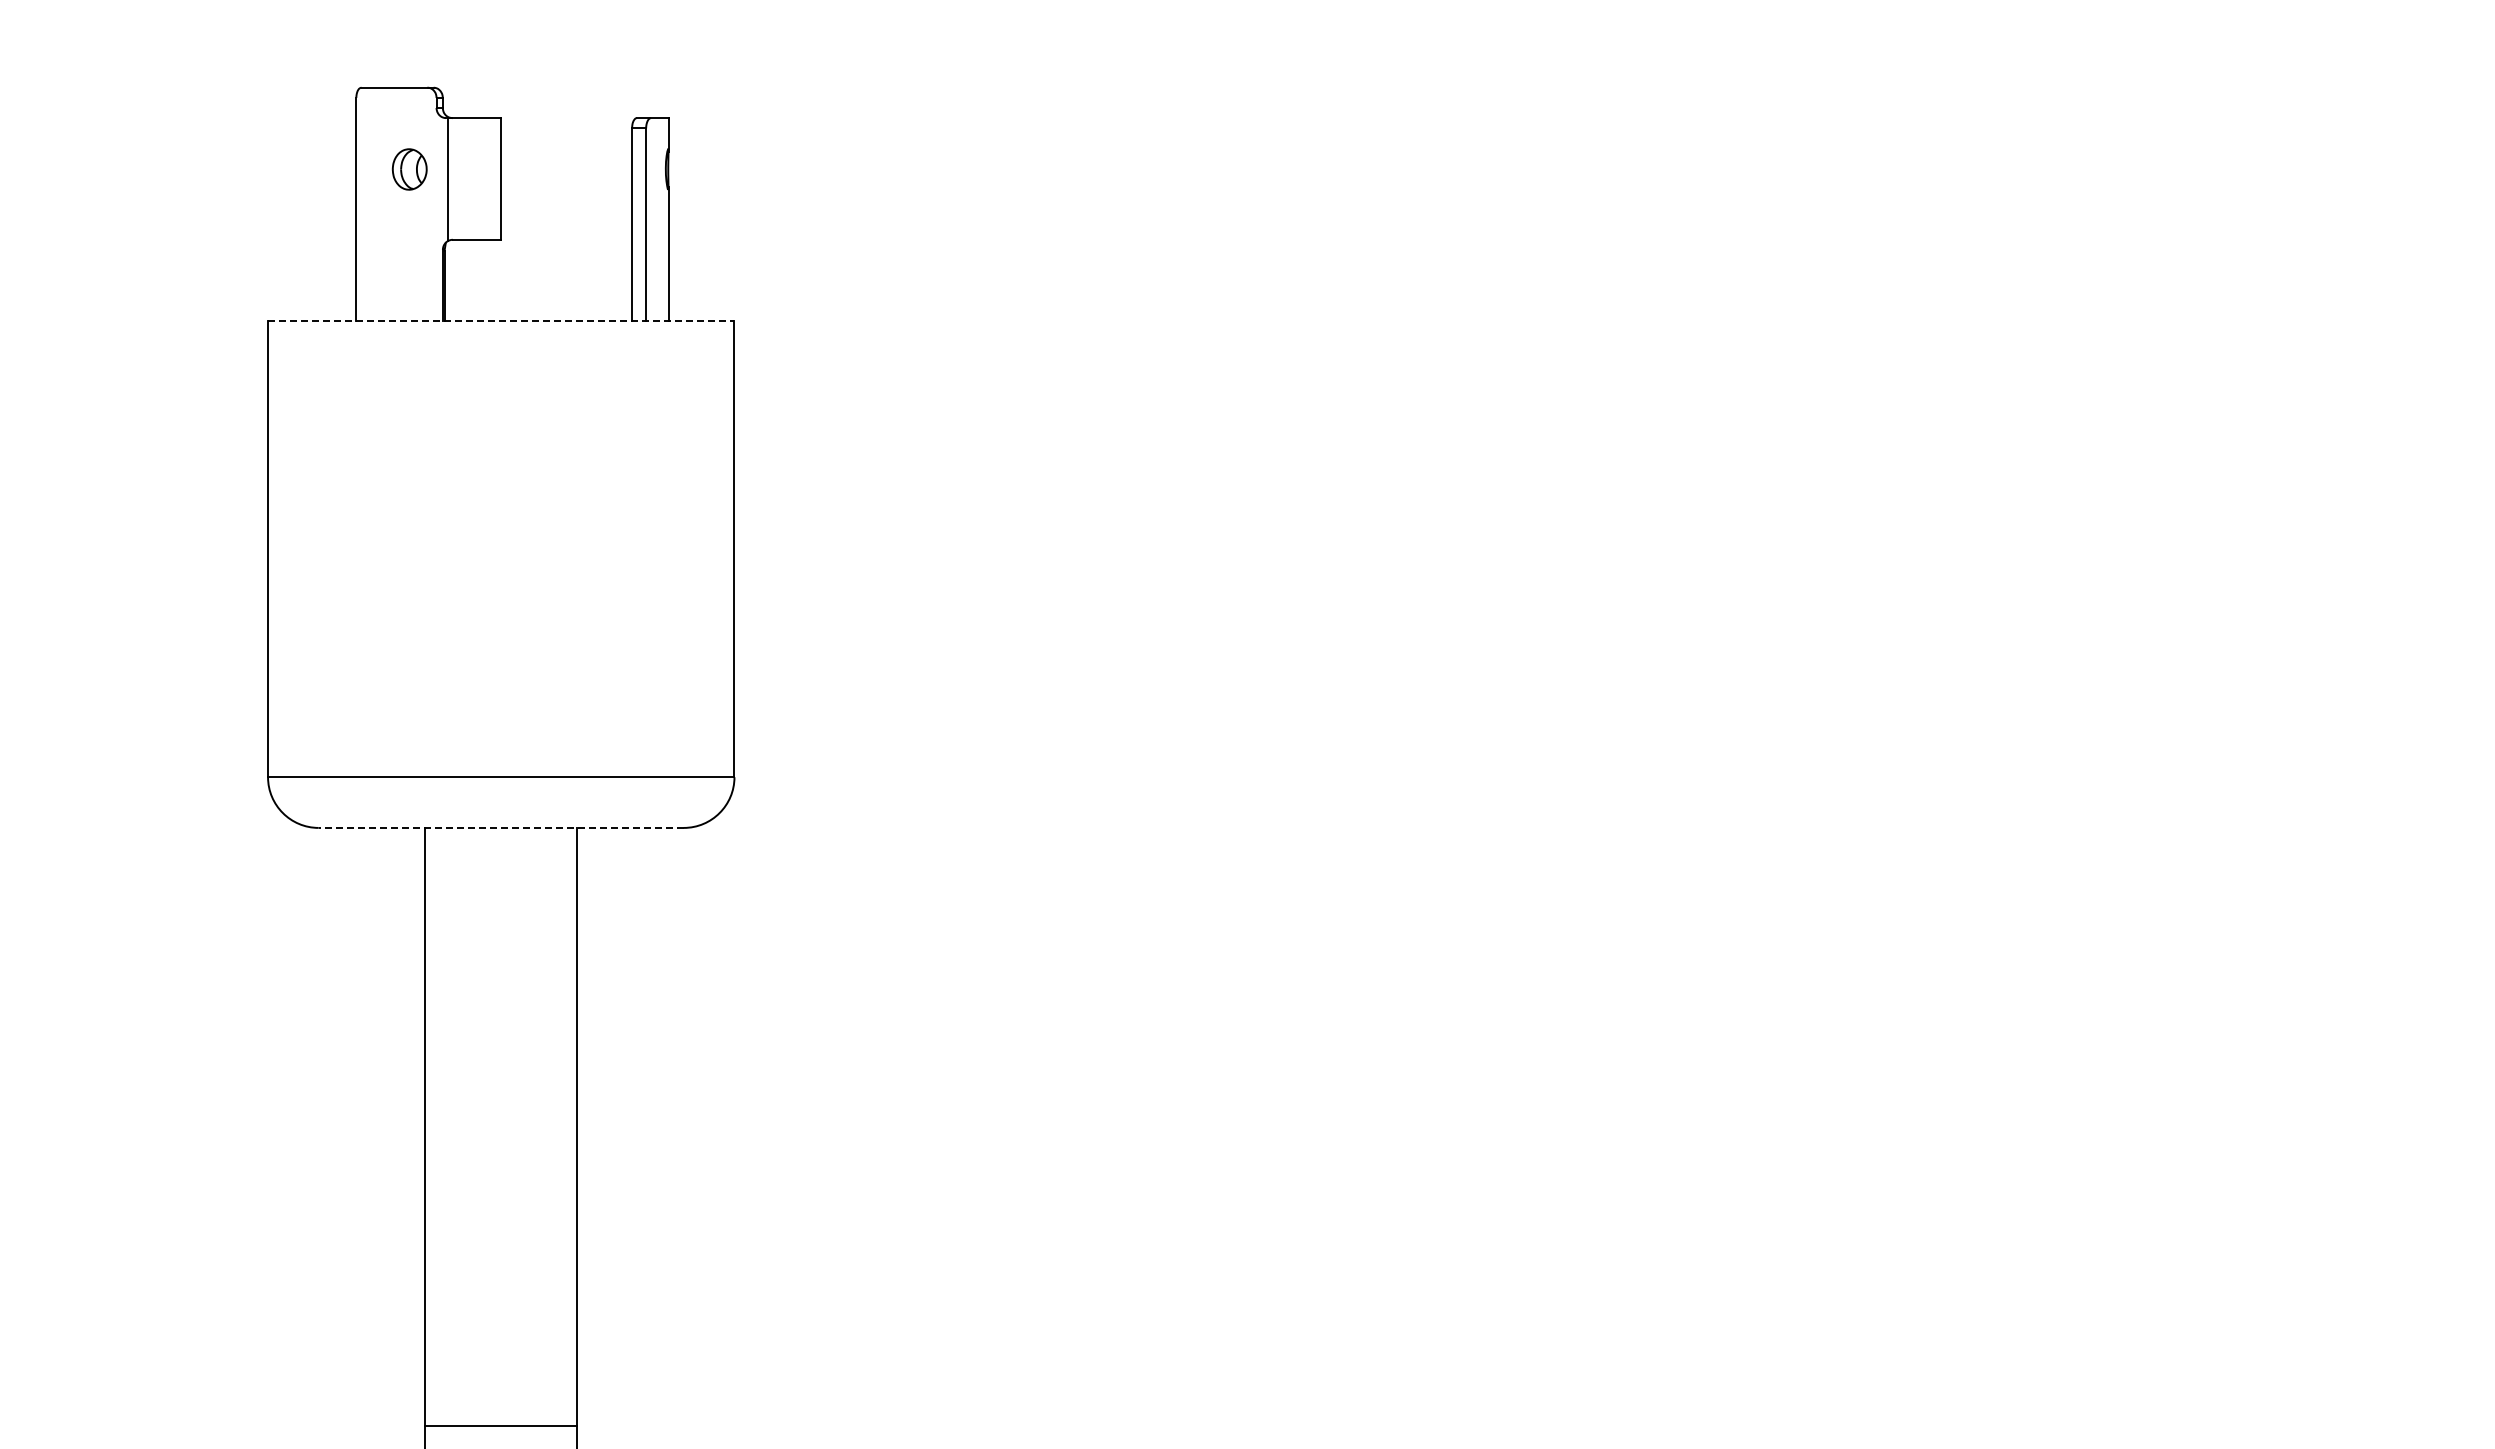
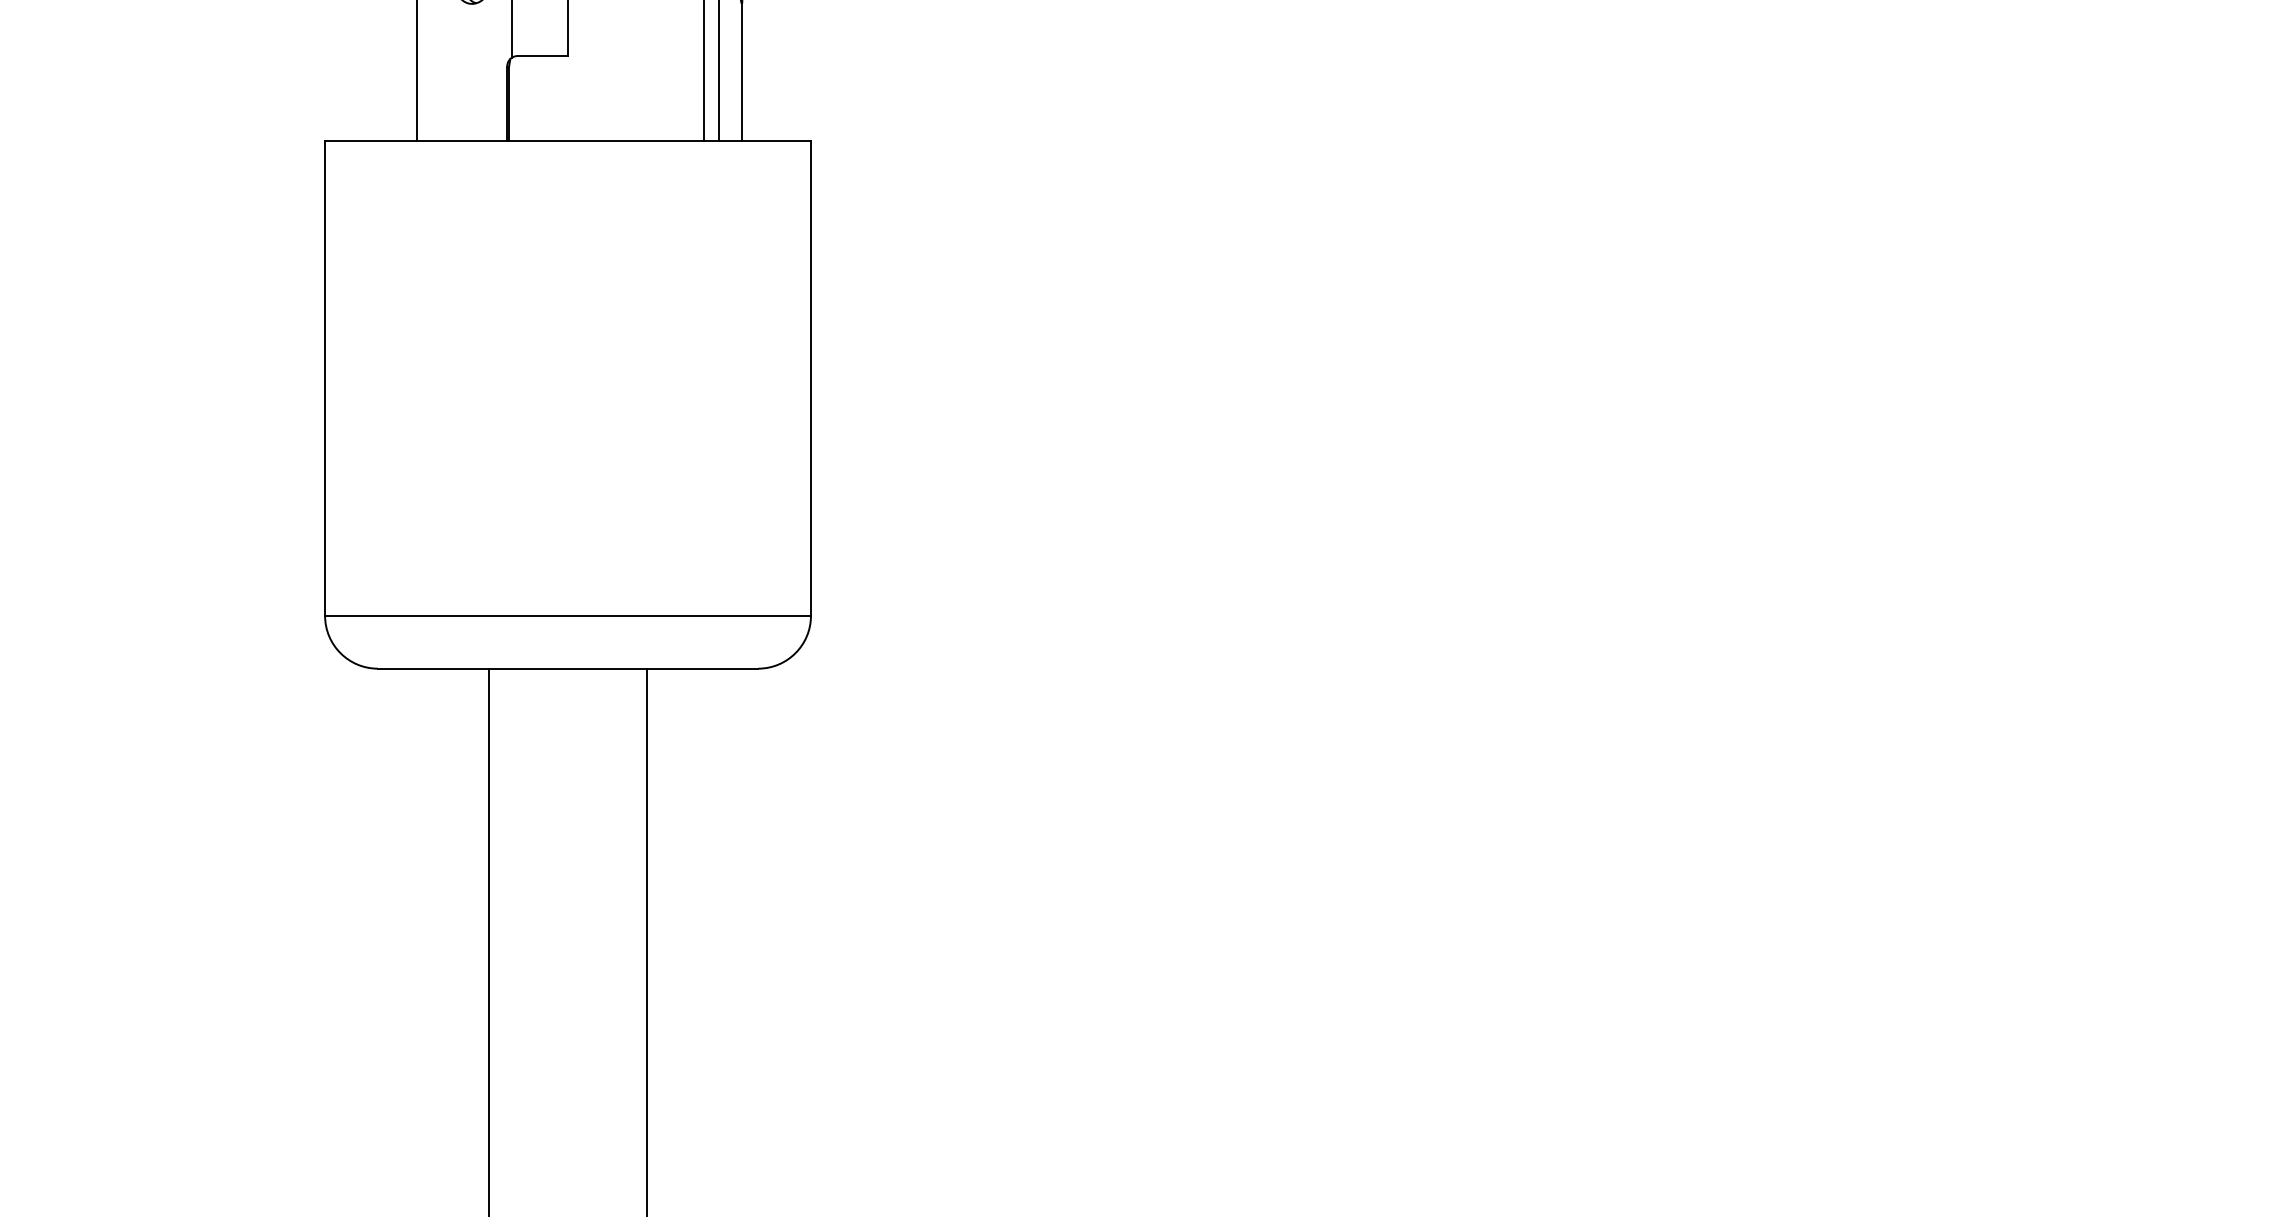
line: (501, 320) -> (568, 140), dashed -> solid
line: (501, 827) -> (568, 668), dashed -> solid

